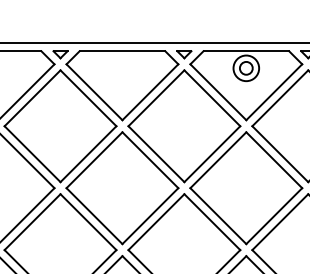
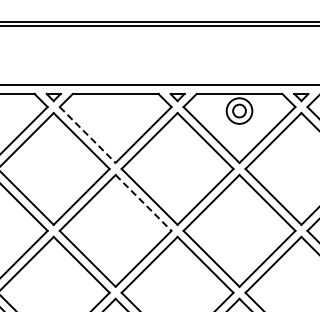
line: (94, 91) -> (87, 134), solid -> dashed
line: (150, 159) -> (143, 202), solid -> dashed

